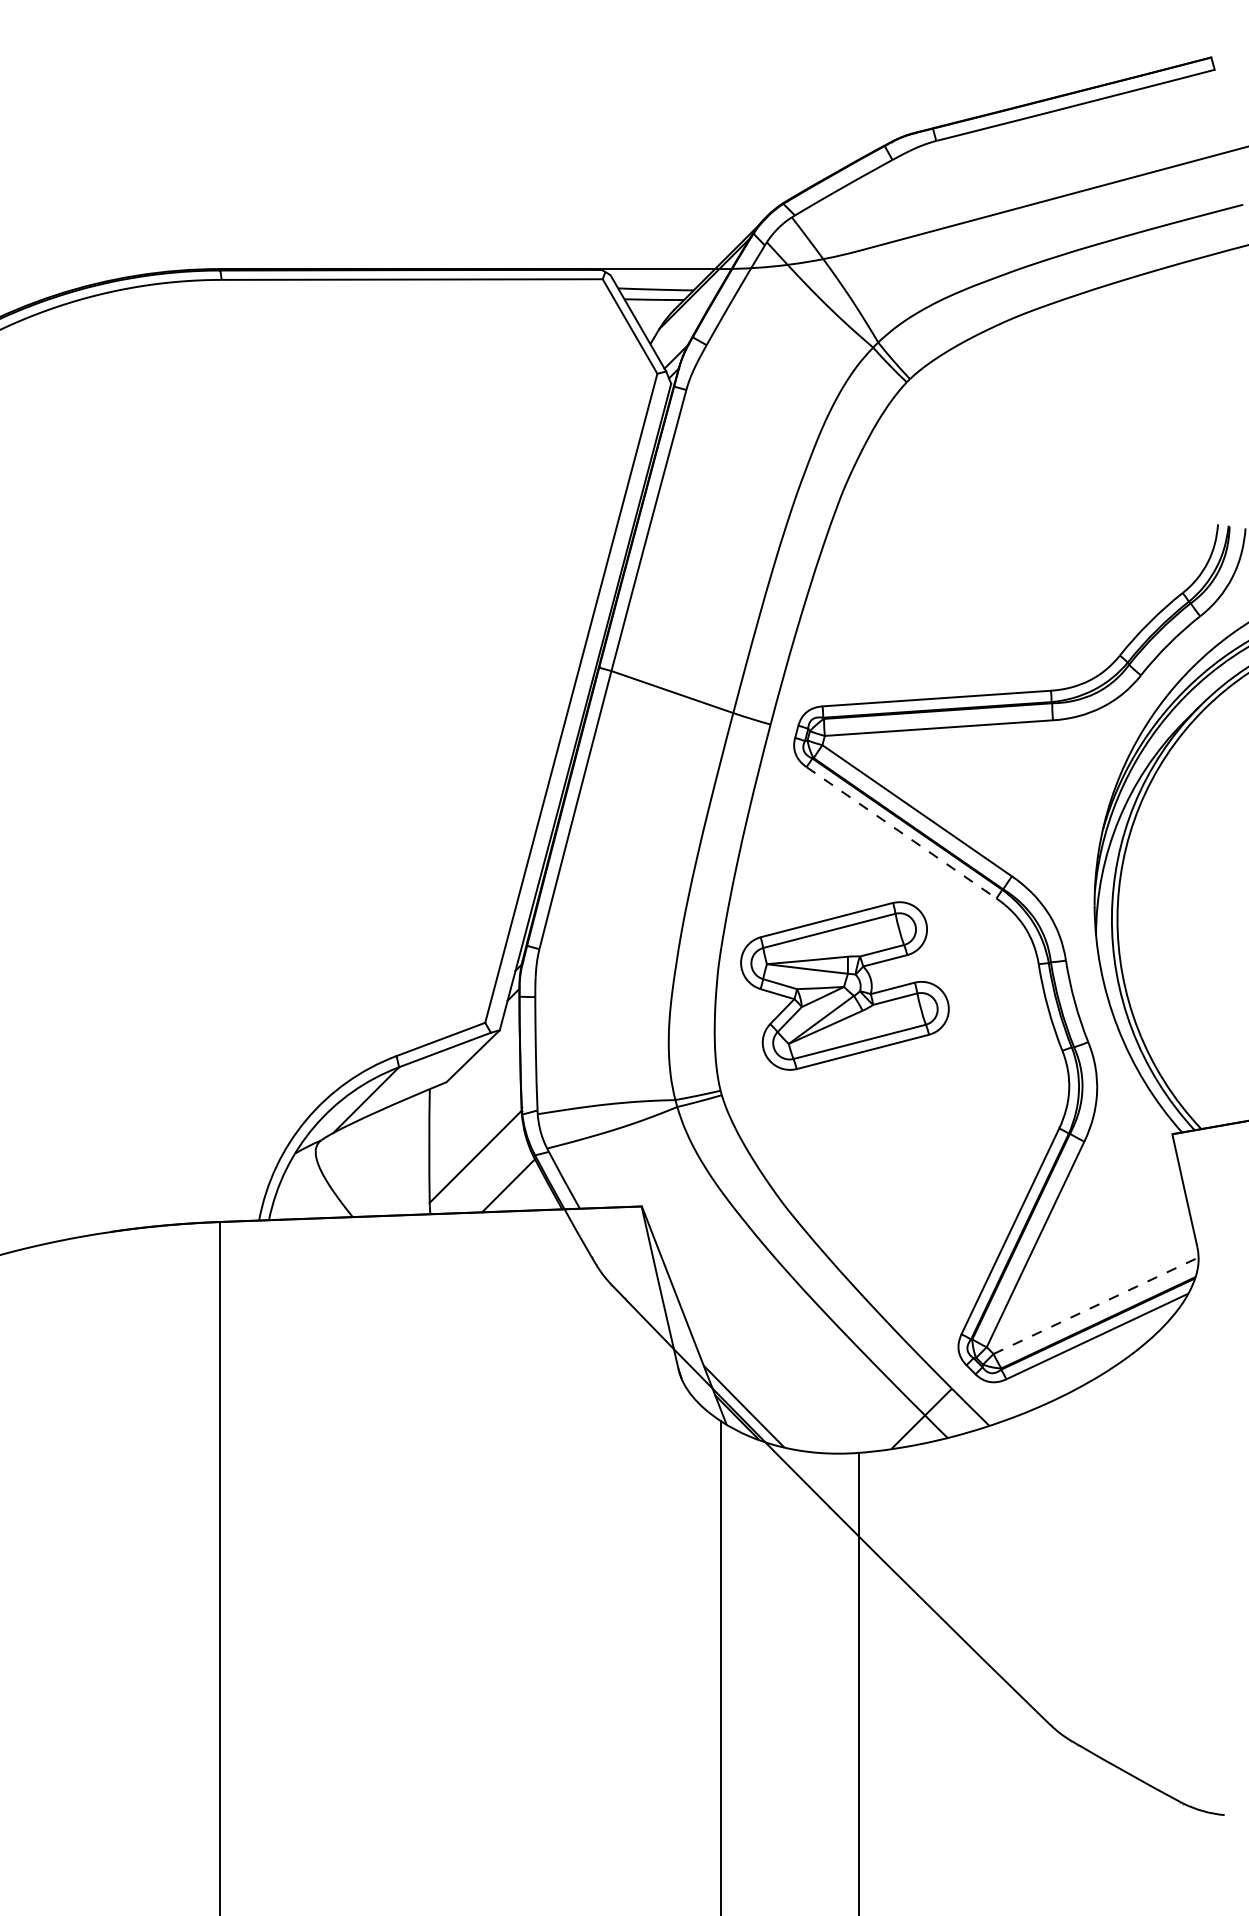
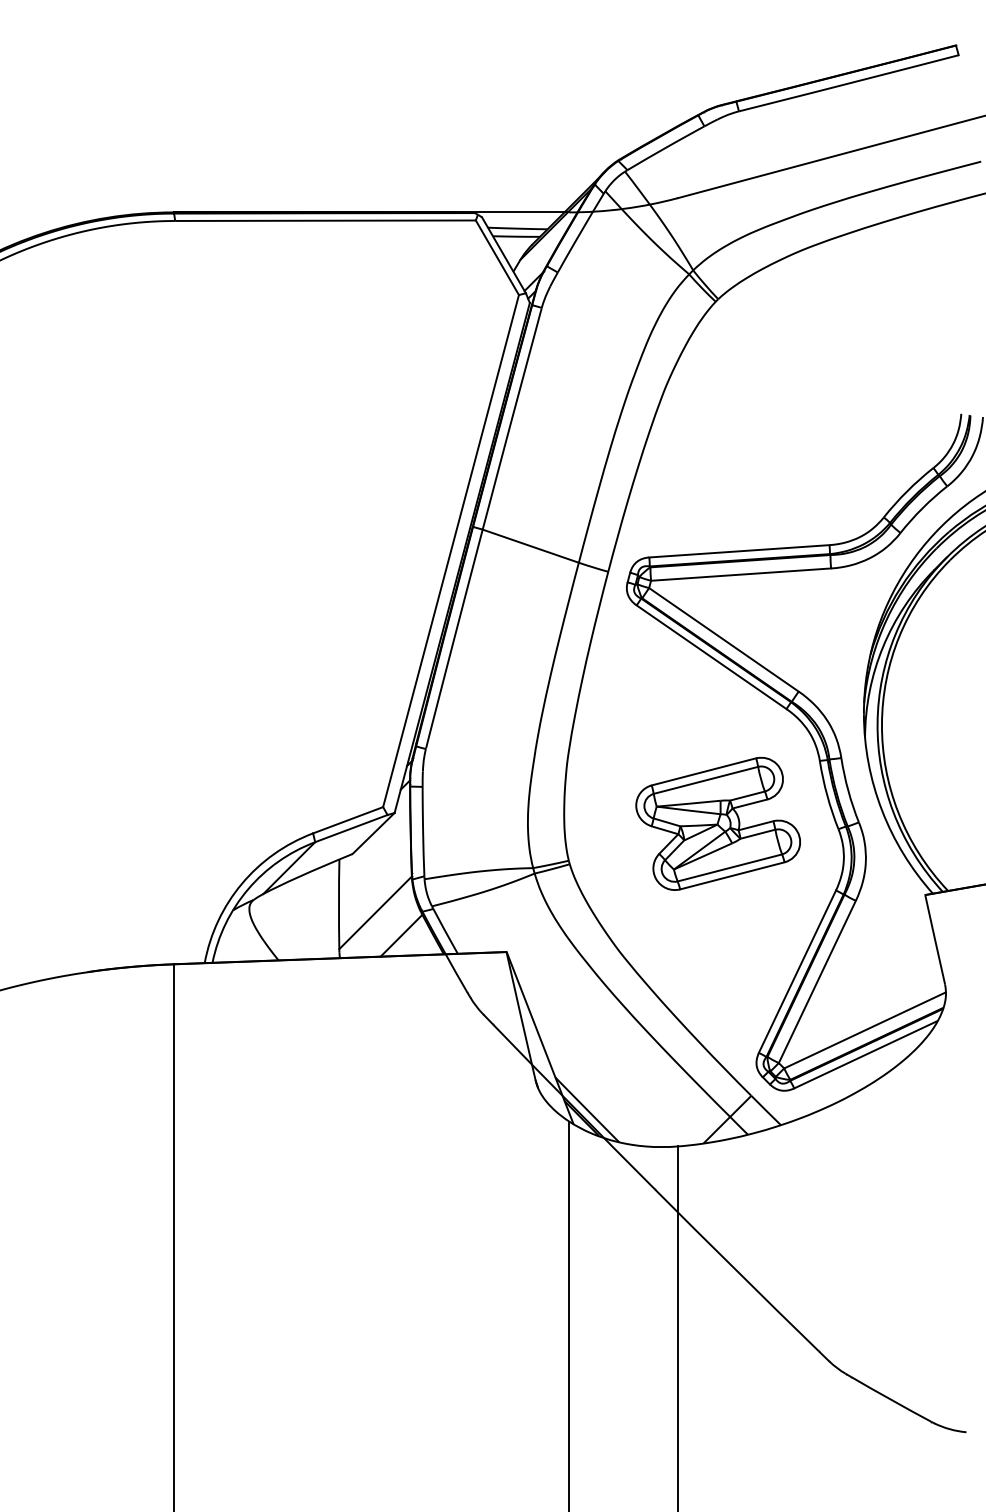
line: (901, 833) -> (711, 657), dashed -> solid
part: (844, 985) -> (717, 823), moved
line: (1095, 1305) -> (864, 1030), dashed -> solid

